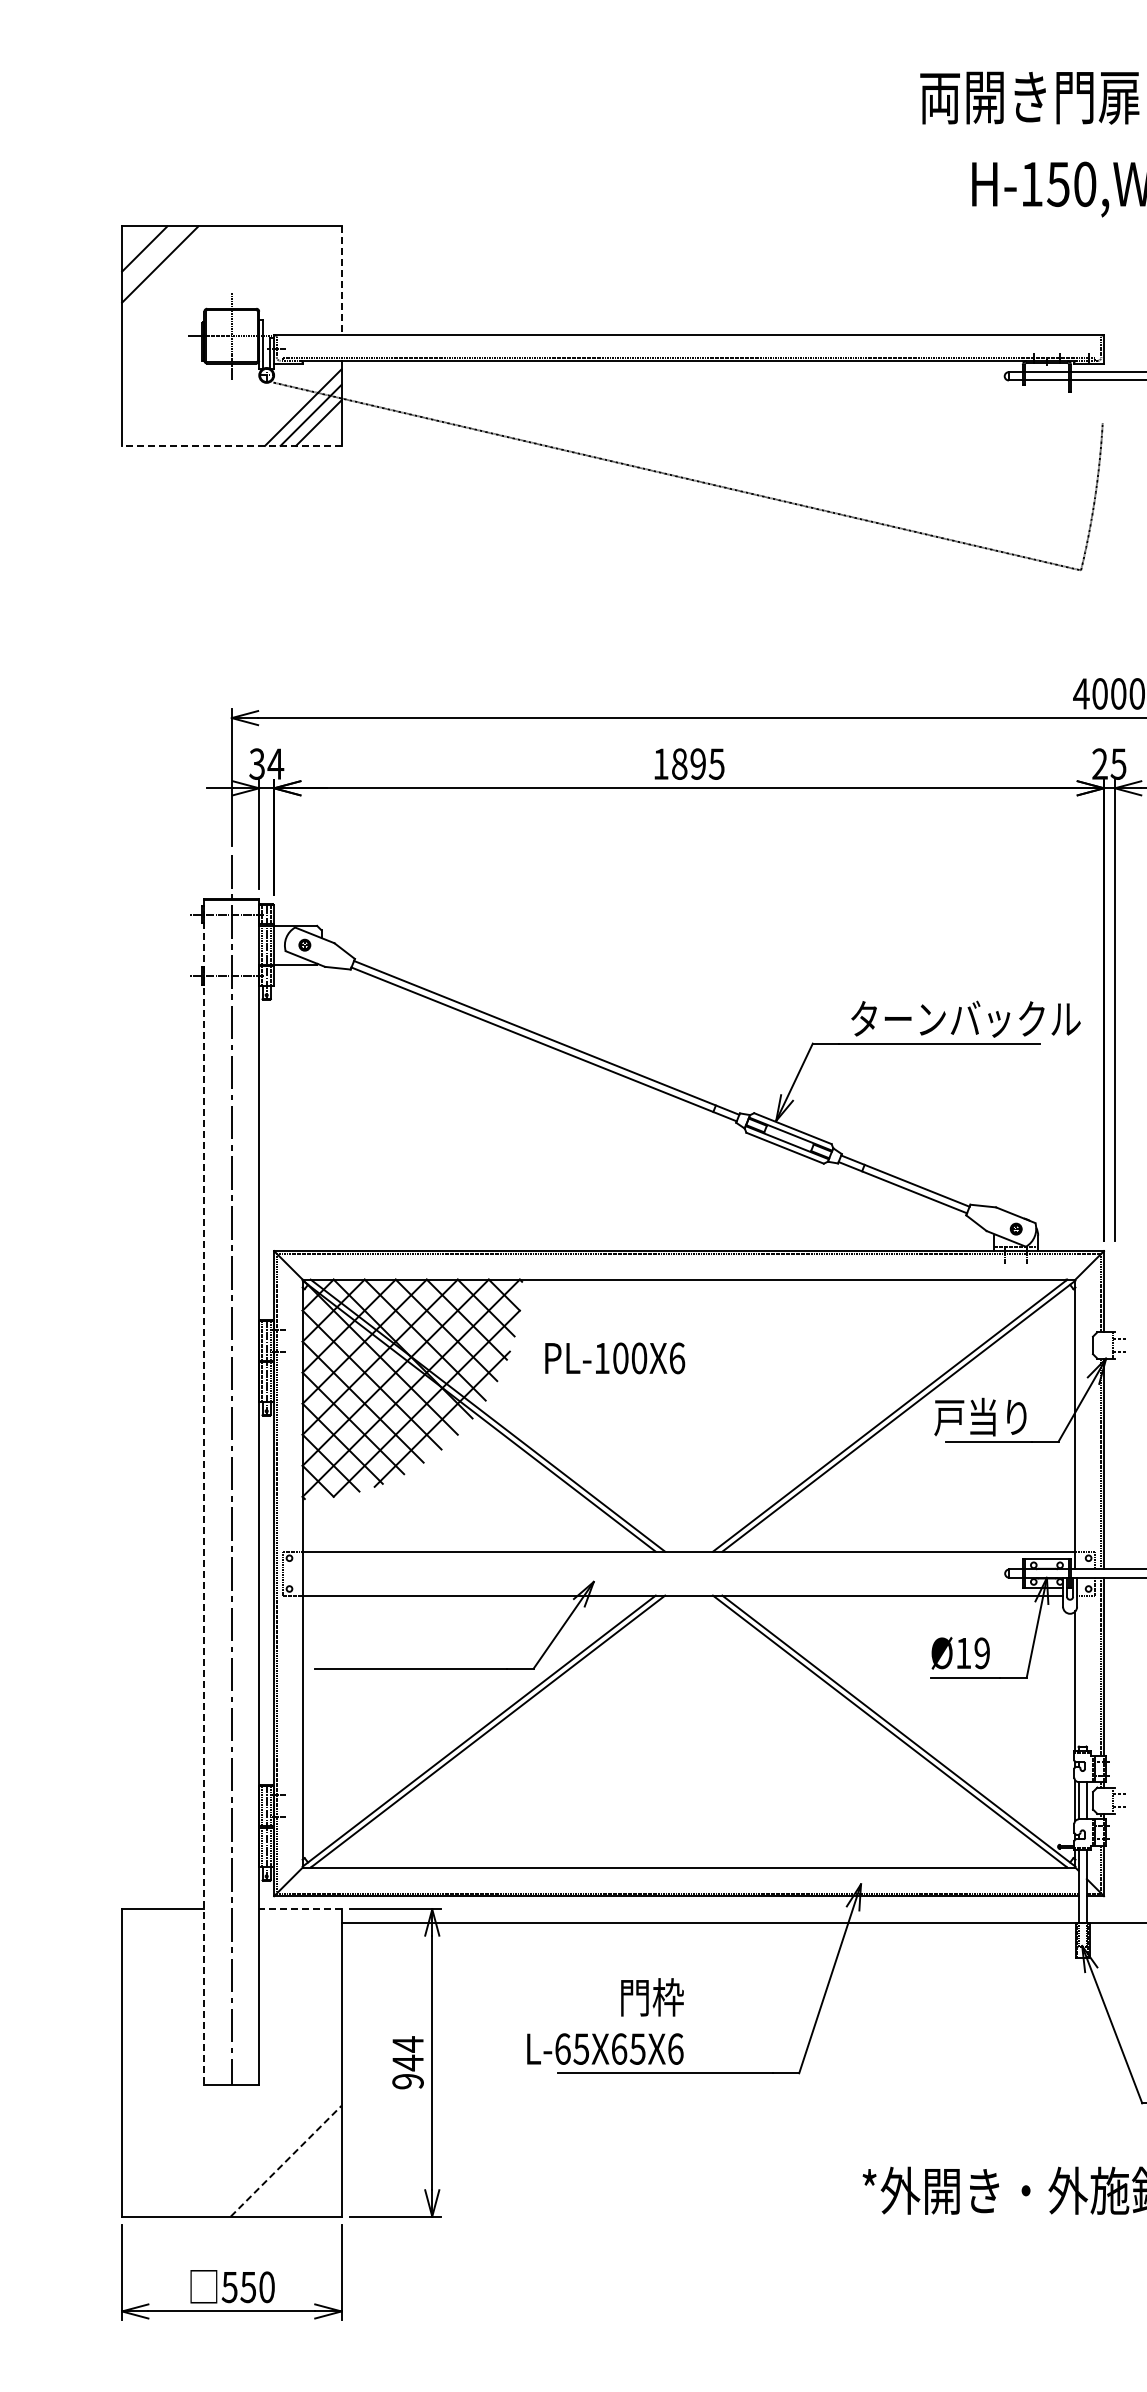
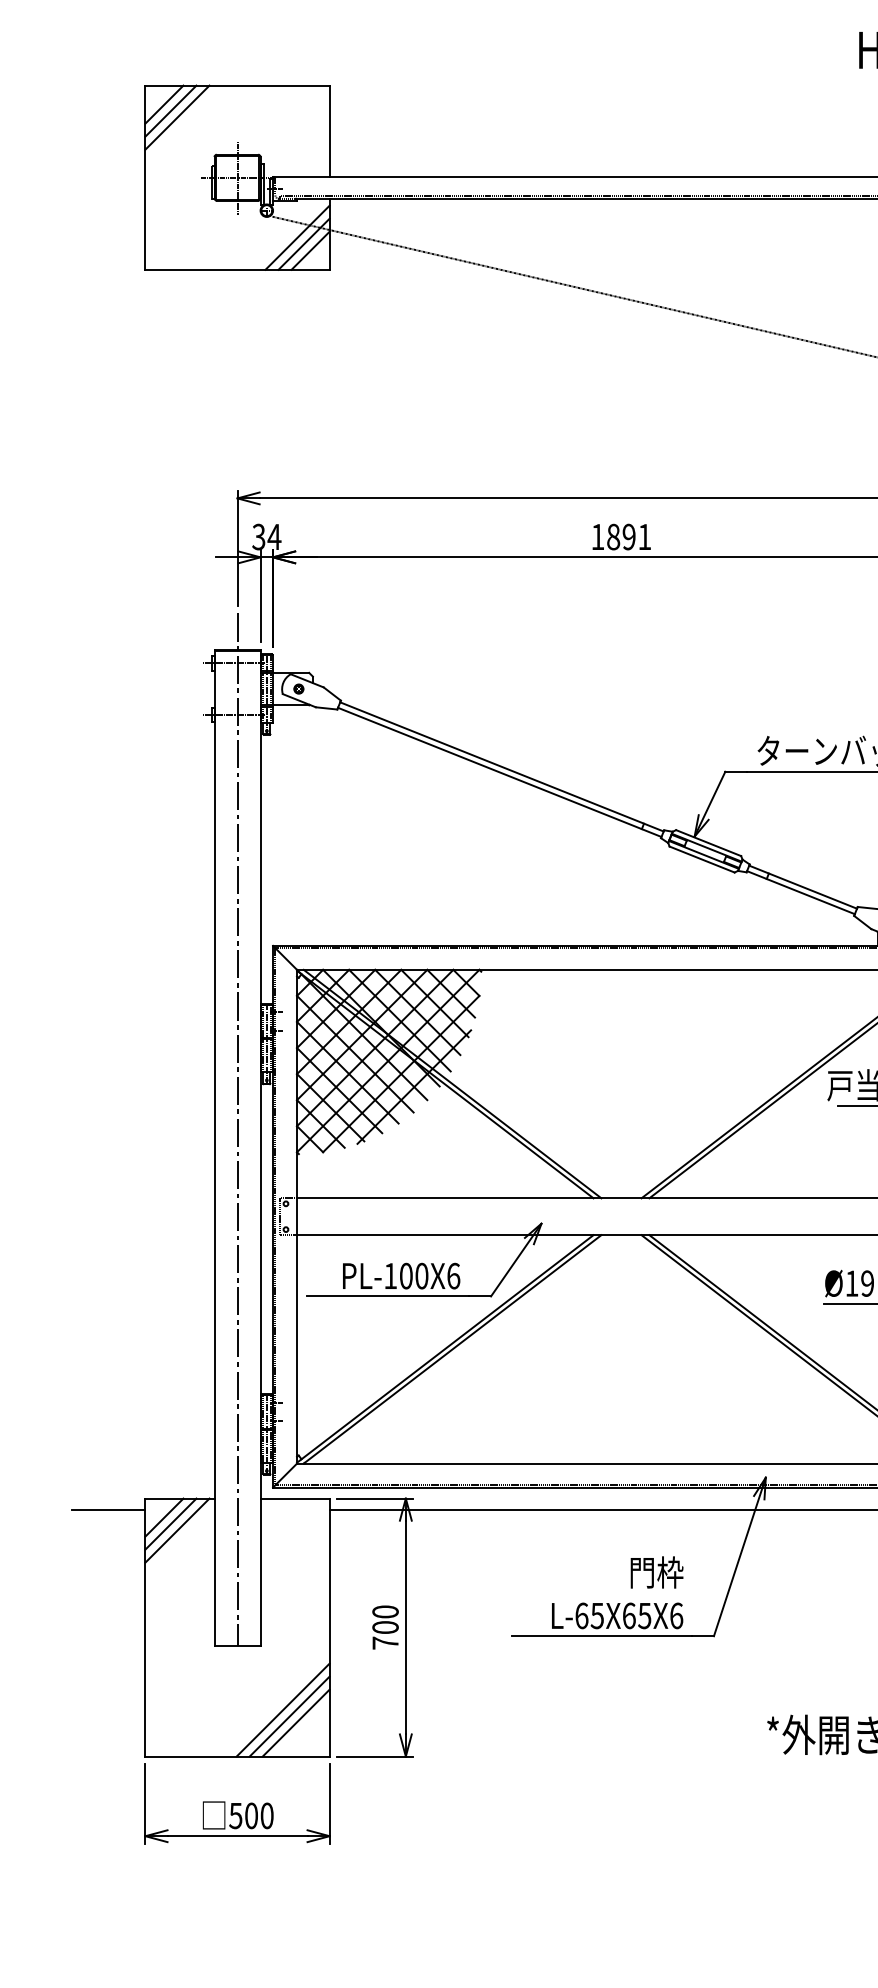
line: (152, 256) -> (170, 110), added
line: (341, 281) -> (329, 131), dashed -> solid
line: (231, 445) -> (237, 269), dashed -> solid
text: (716, 763) -> (644, 536), 1895 -> 1891
text: (615, 1358) -> (401, 1276), moved
line: (204, 1492) -> (214, 1148), dashed -> solid
line: (299, 1909) -> (294, 1498), dashed -> solid
line: (78, 1922) -> (108, 1509), added
line: (144, 1931) -> (164, 1517), added
line: (152, 1939) -> (170, 1523), added
line: (160, 1947) -> (177, 1530), added
text: (605, 2021) -> (617, 1592), moved
text: (407, 2062) -> (385, 1627), 944 -> 700
line: (286, 2160) -> (283, 1709), dashed -> solid
line: (293, 2168) -> (289, 1716), added
line: (301, 2176) -> (296, 1722), added
text: (248, 2287) -> (251, 1816), 550 -> 500

